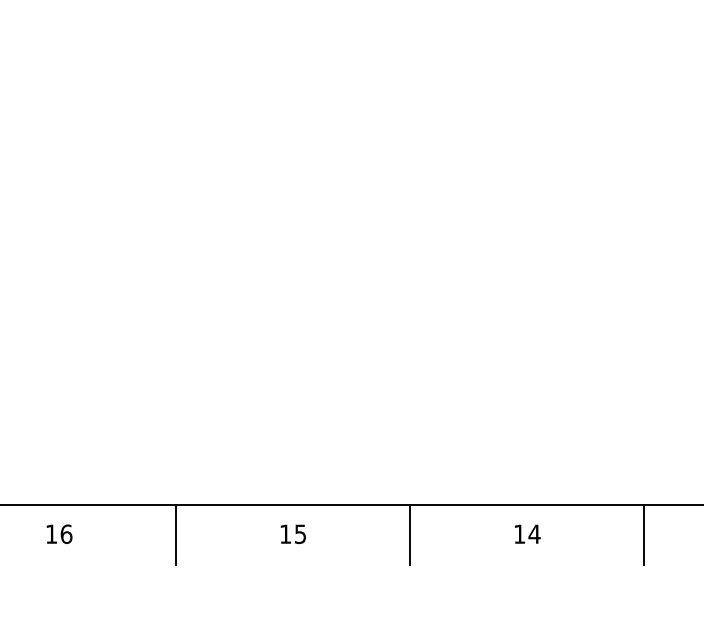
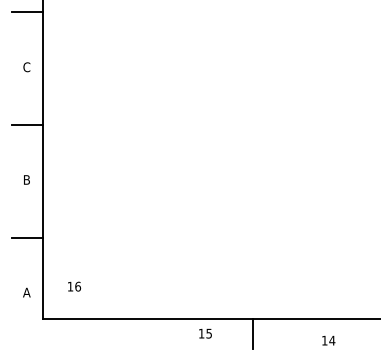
text: (59, 533) -> (74, 286), moved
line: (175, 533) -> (133, 333), removed
text: (293, 533) -> (205, 333), moved
text: (527, 533) -> (328, 340), moved
line: (644, 533) -> (372, 333), removed

